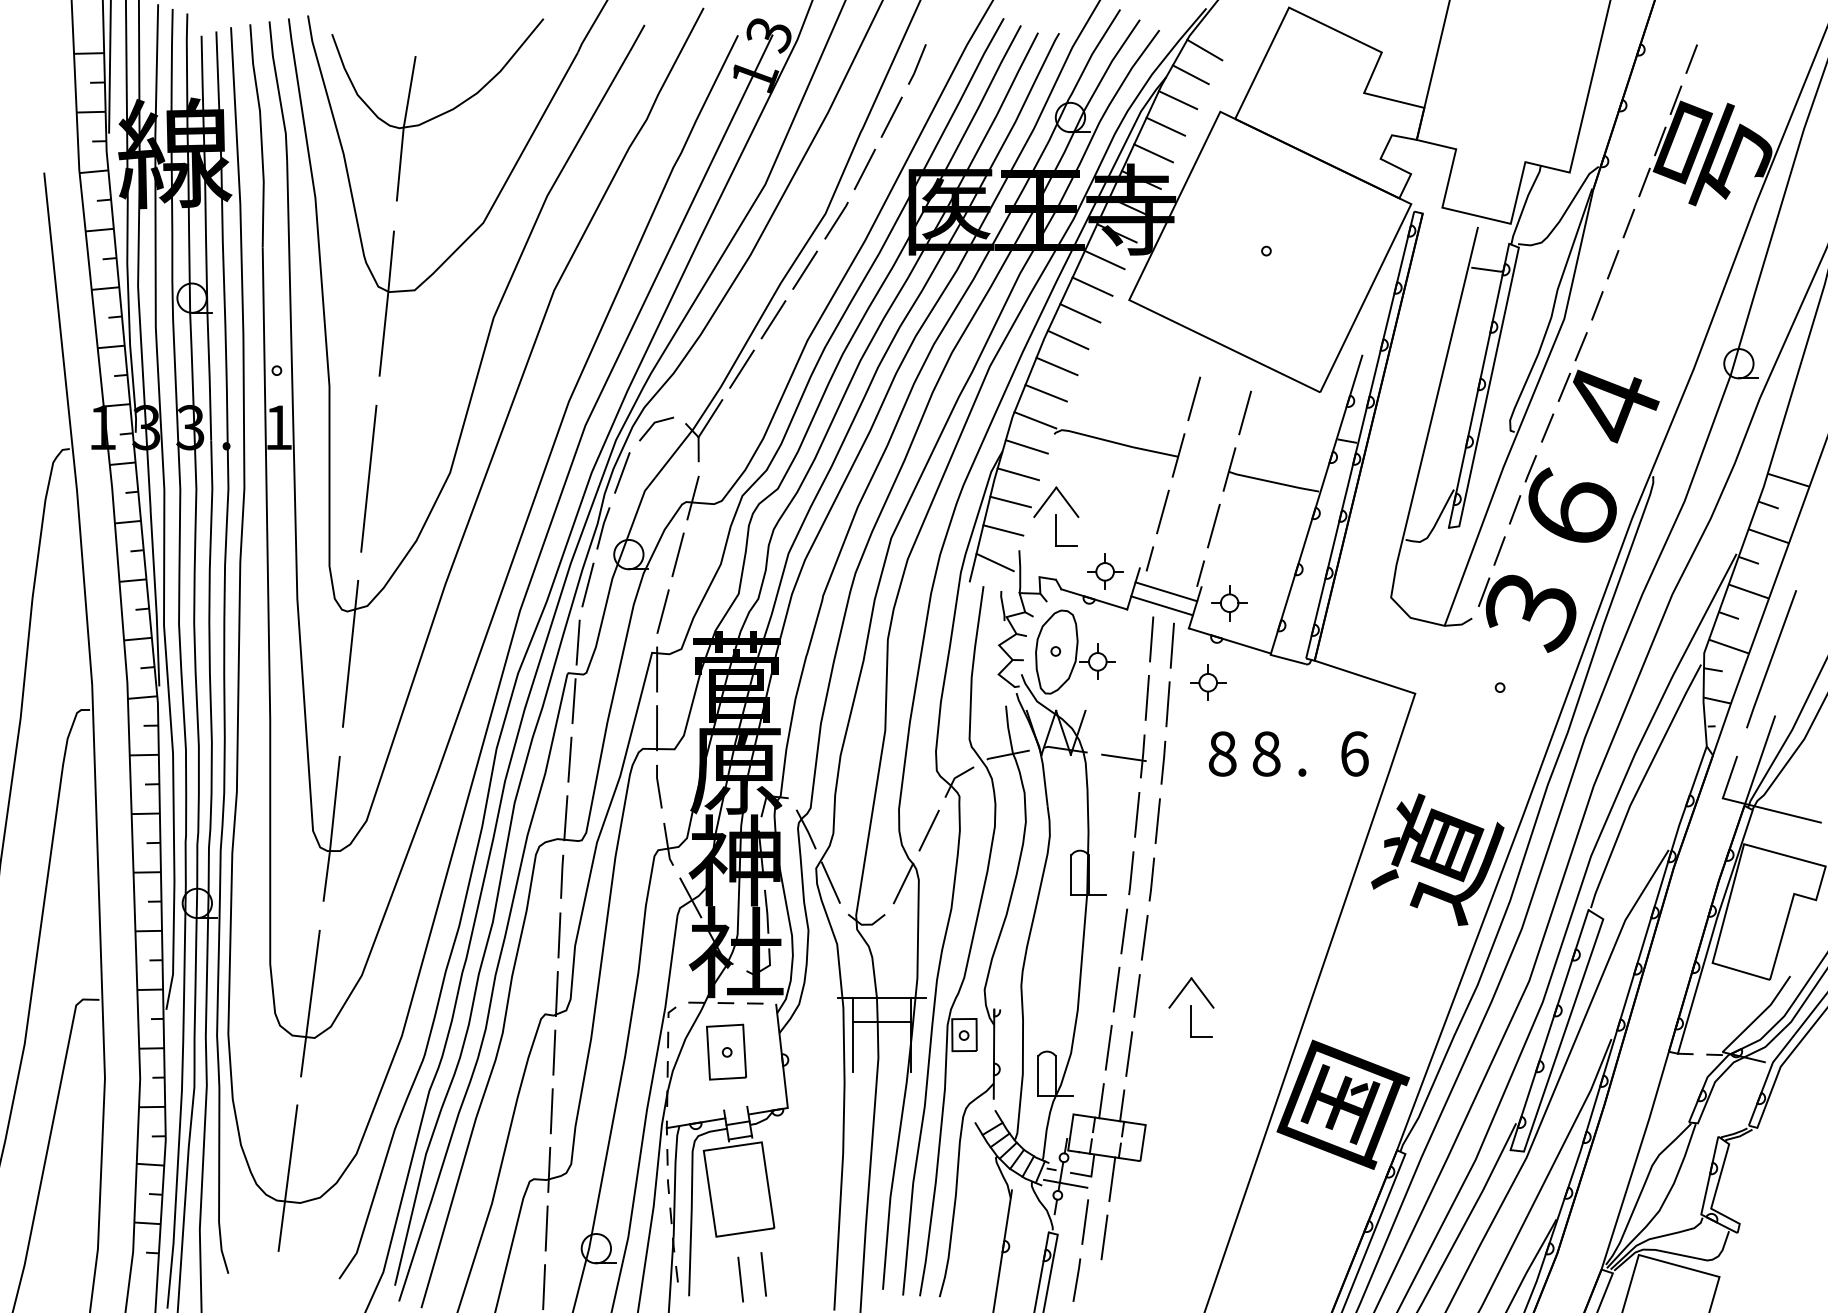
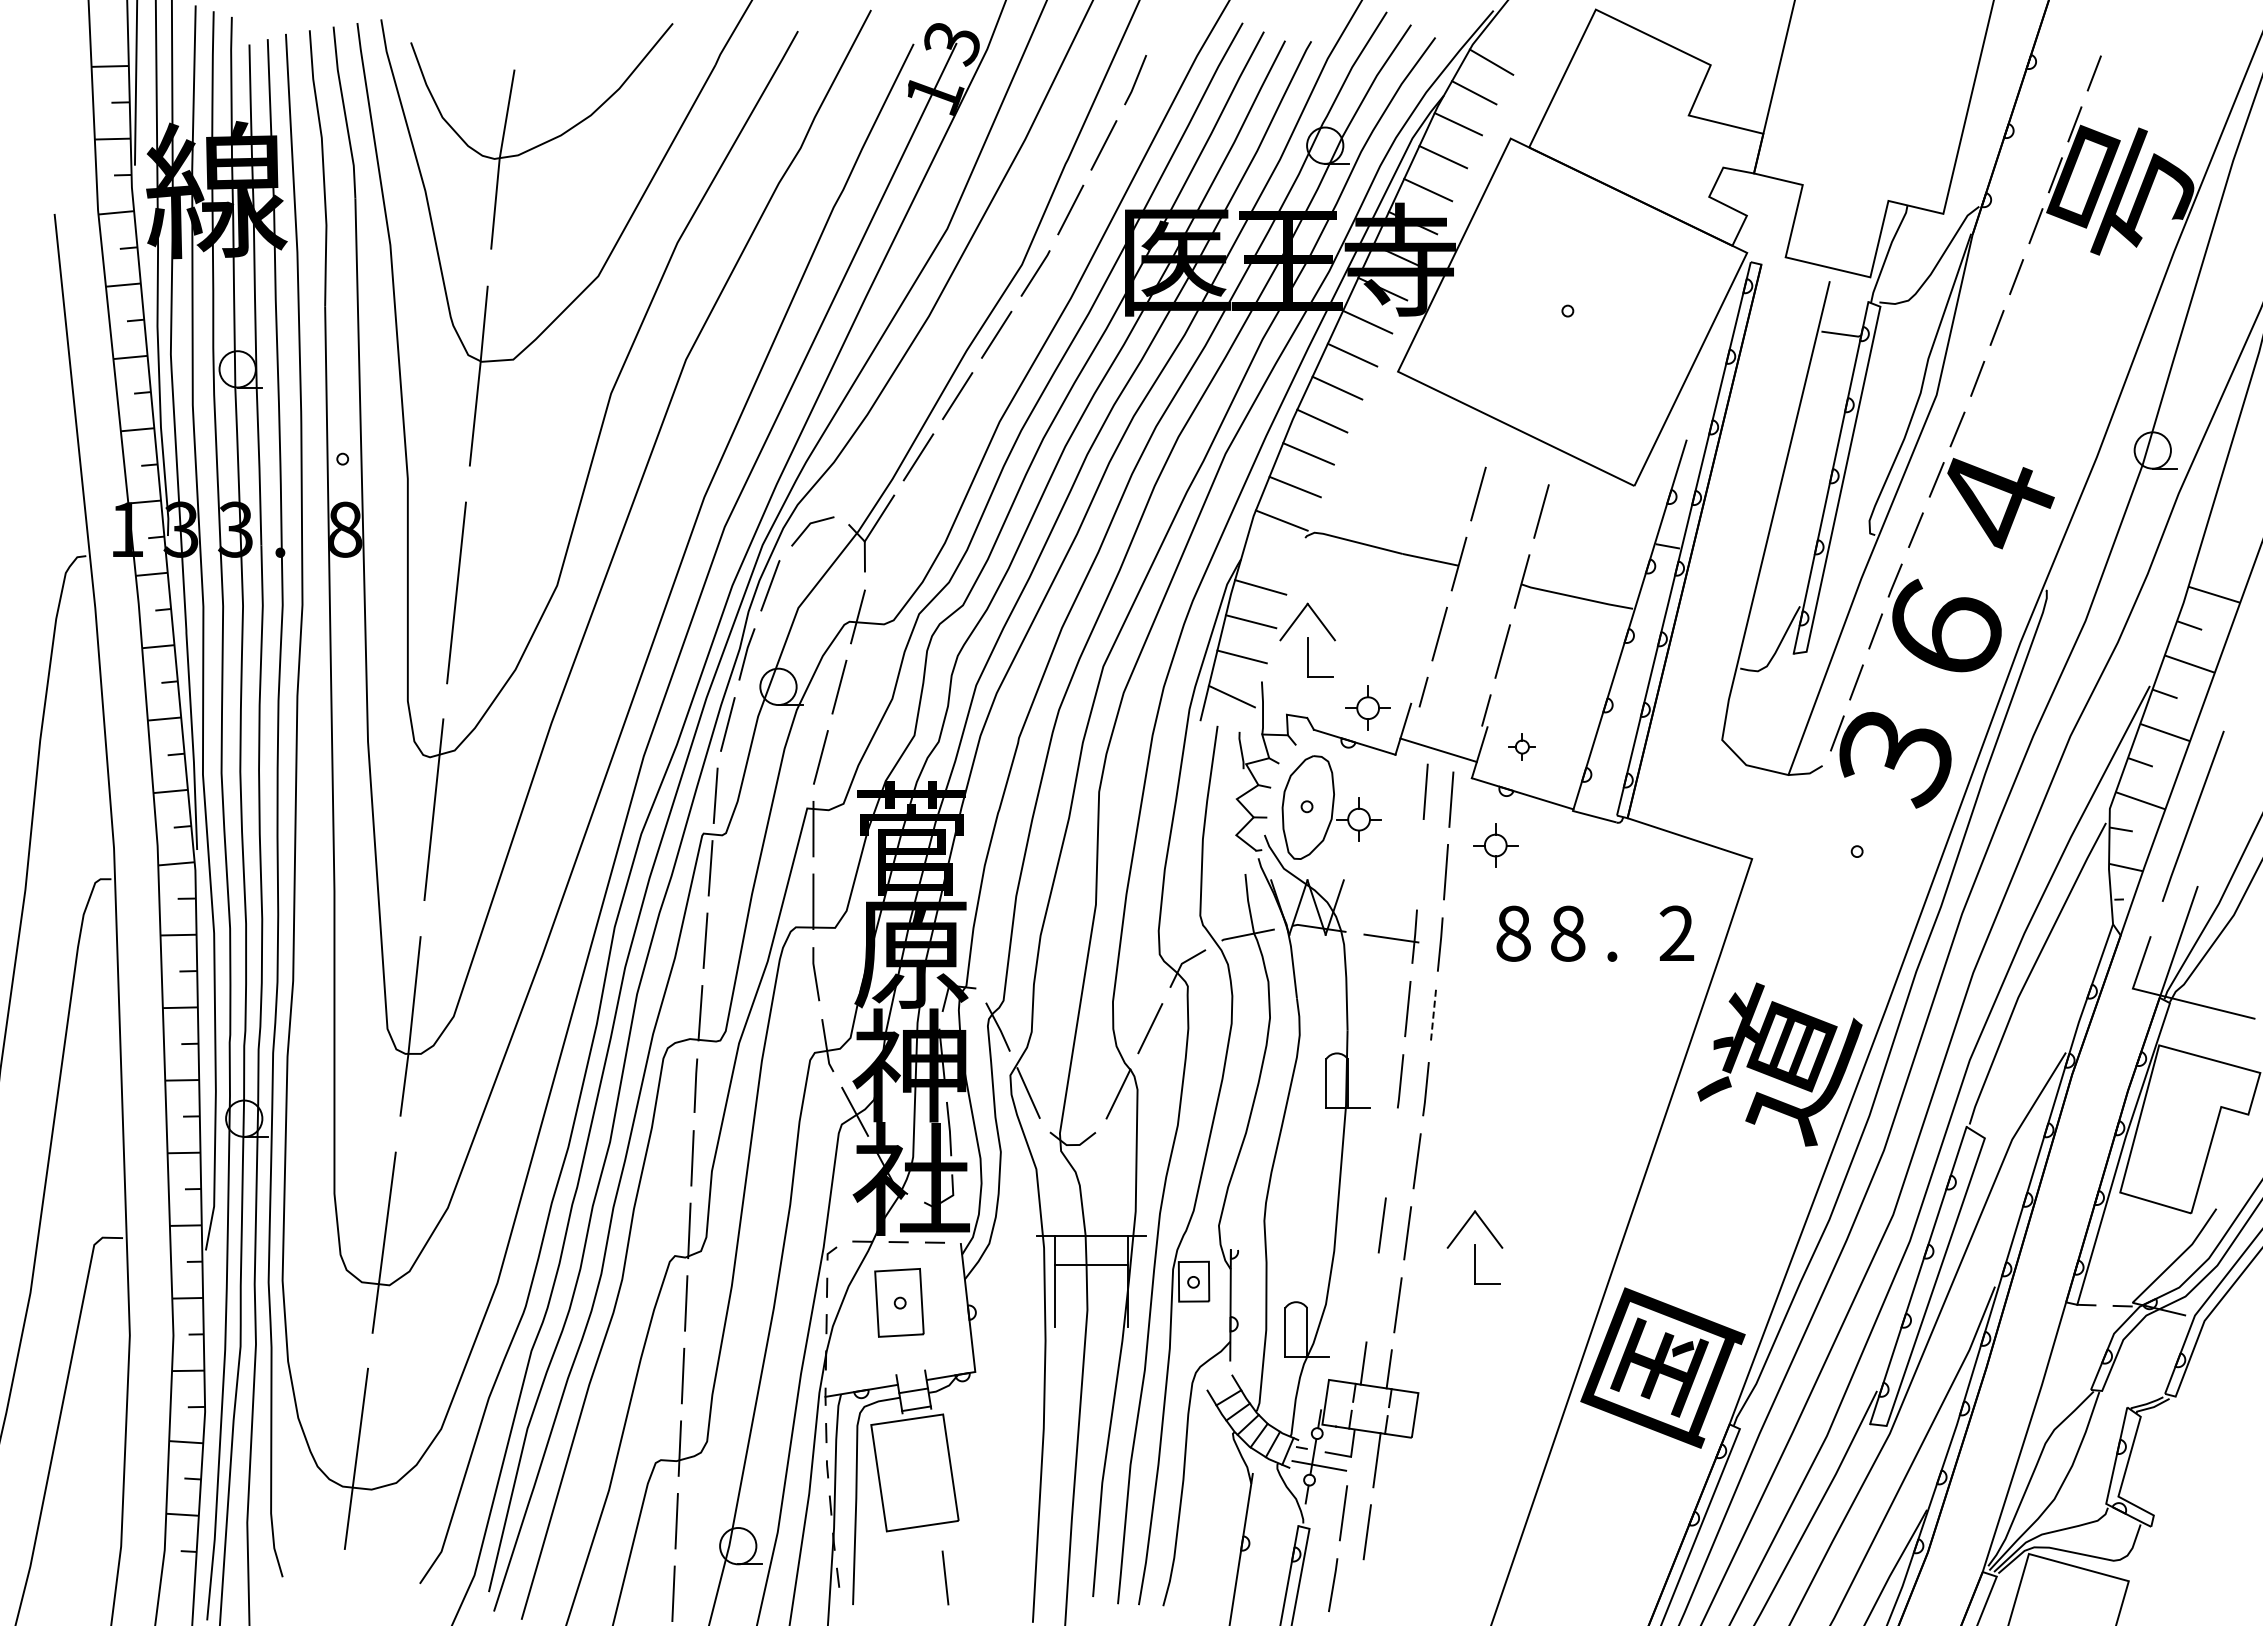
text: (279, 427) -> (345, 529), 1 -> 8
line: (1027, 446) -> (1271, 553), removed
line: (1166, 591) -> (1443, 732), removed
part: (1229, 602) -> (1522, 746), size x0.6
line: (1147, 698) -> (1420, 864), removed
text: (1354, 753) -> (1676, 933), 6 -> 2
line: (1157, 821) -> (1433, 1017), solid -> dashed
line: (1124, 931) -> (1391, 1153), removed
line: (1108, 1047) -> (1372, 1297), removed
line: (740, 1279) -> (916, 1584), removed

